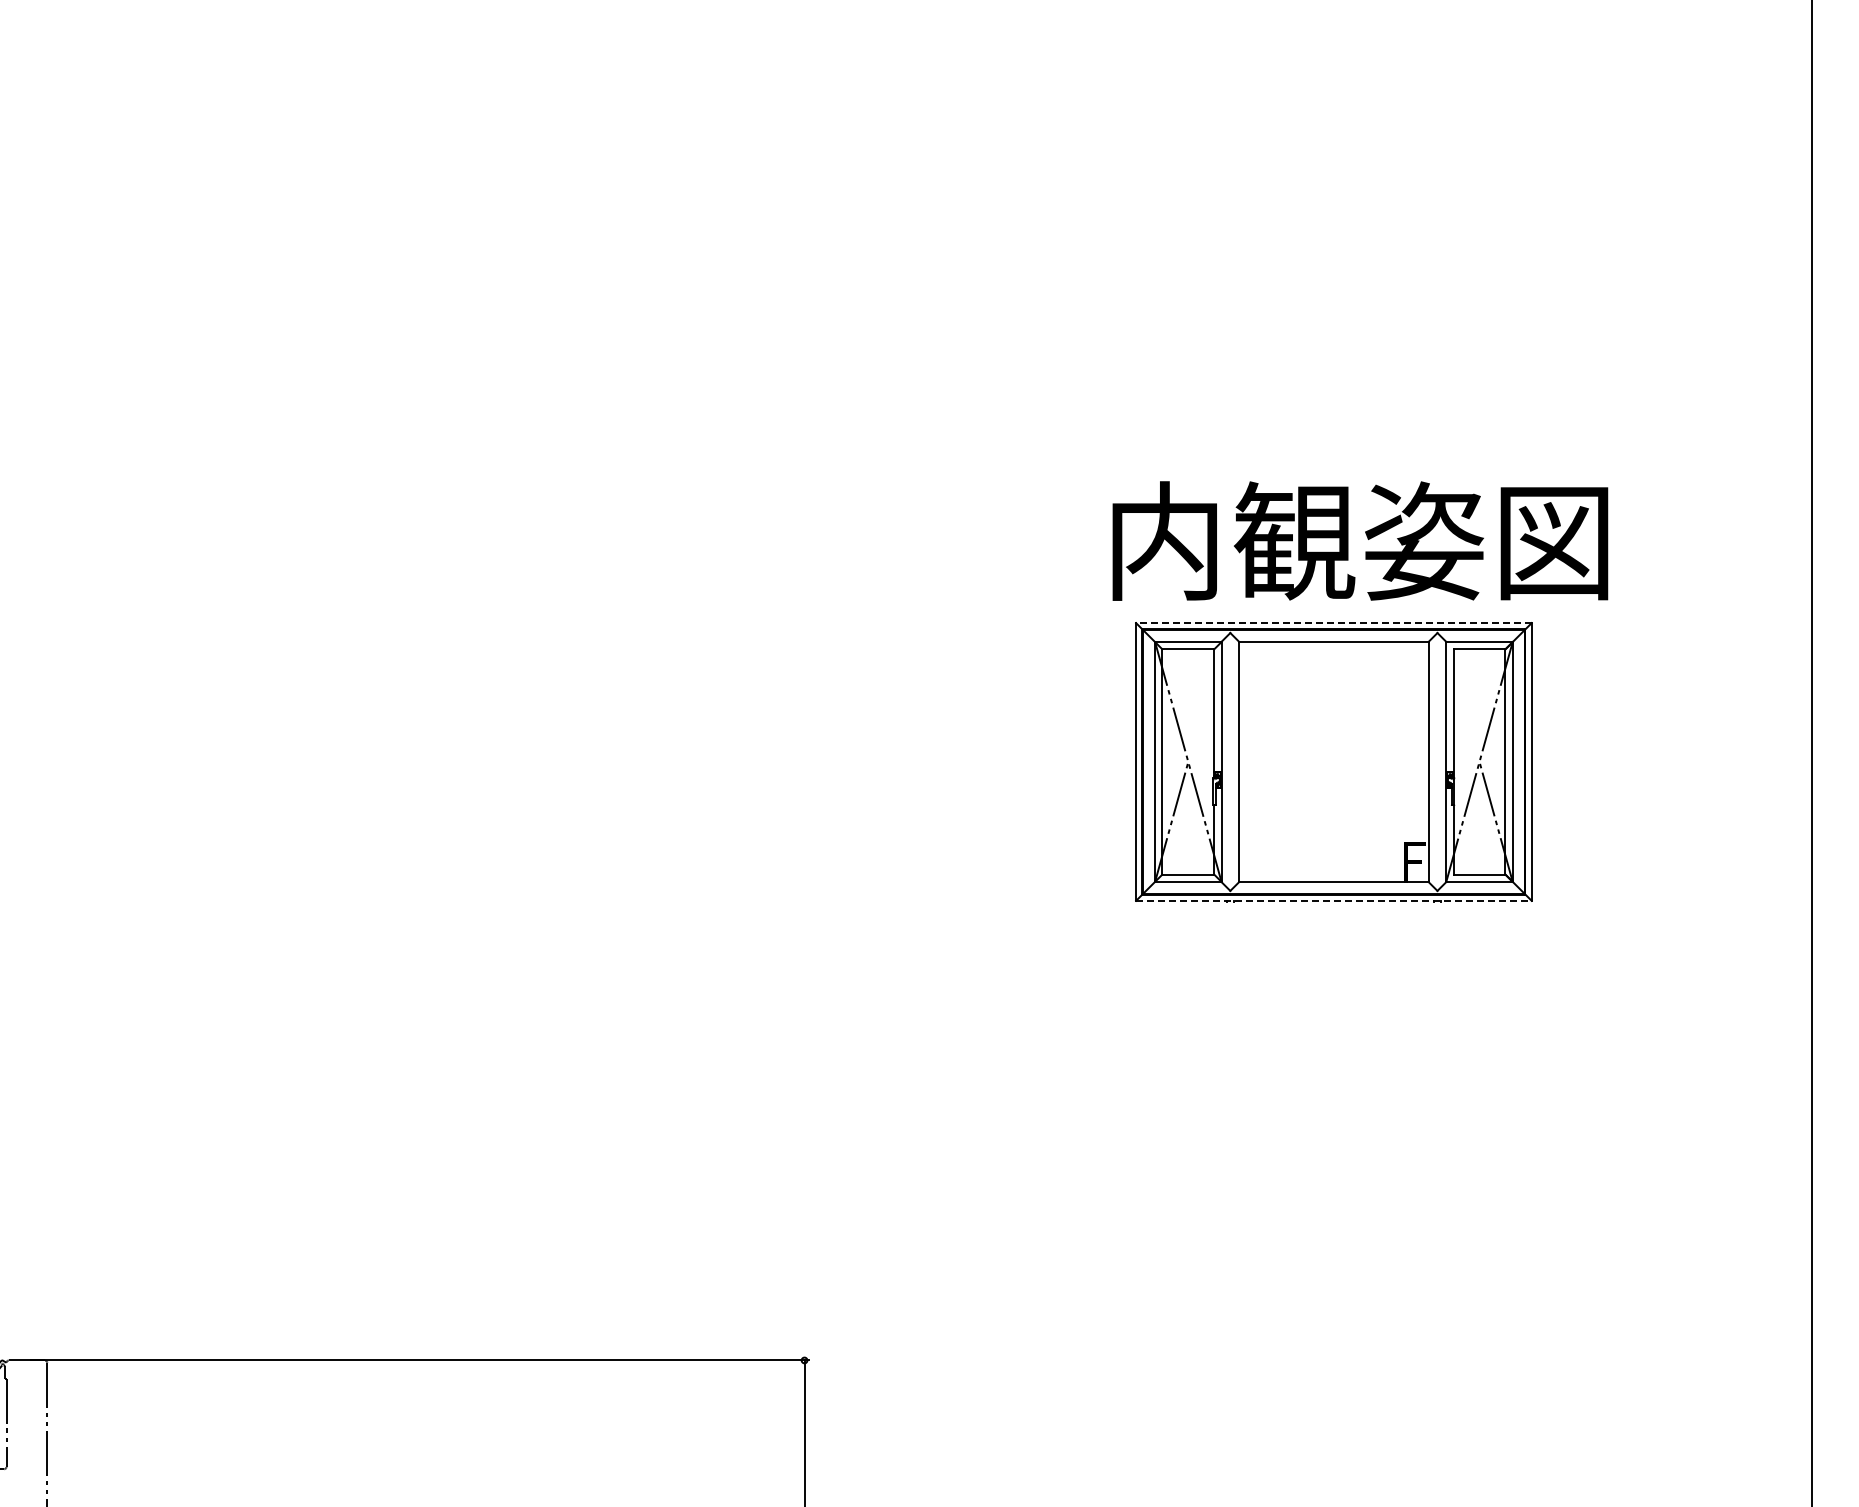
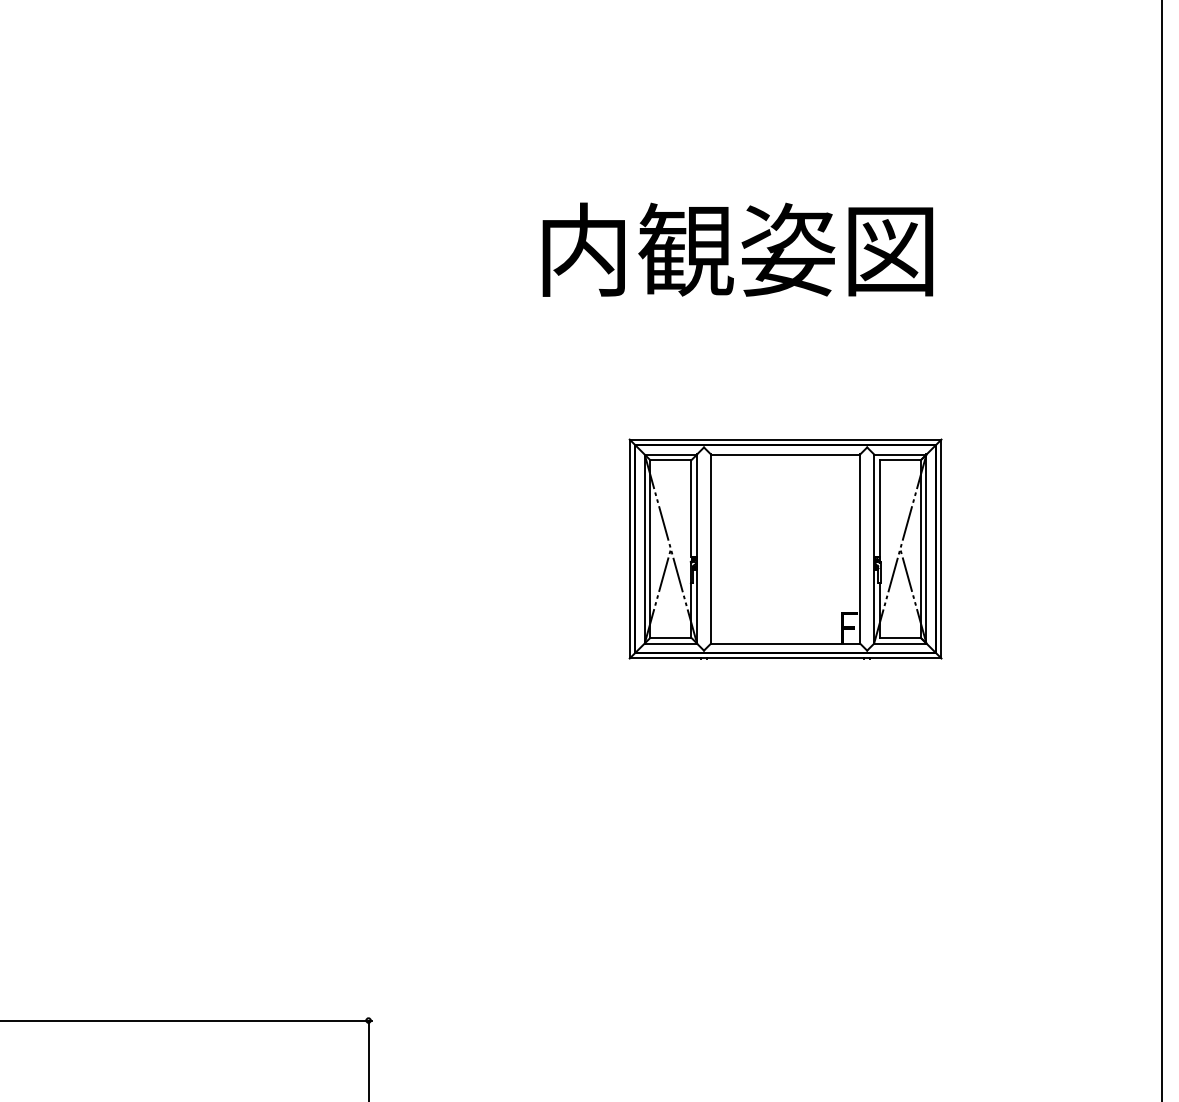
text: (1360, 540) -> (738, 249), moved
line: (1333, 623) -> (785, 439), dashed -> solid
line: (1333, 900) -> (785, 658), dashed -> solid

